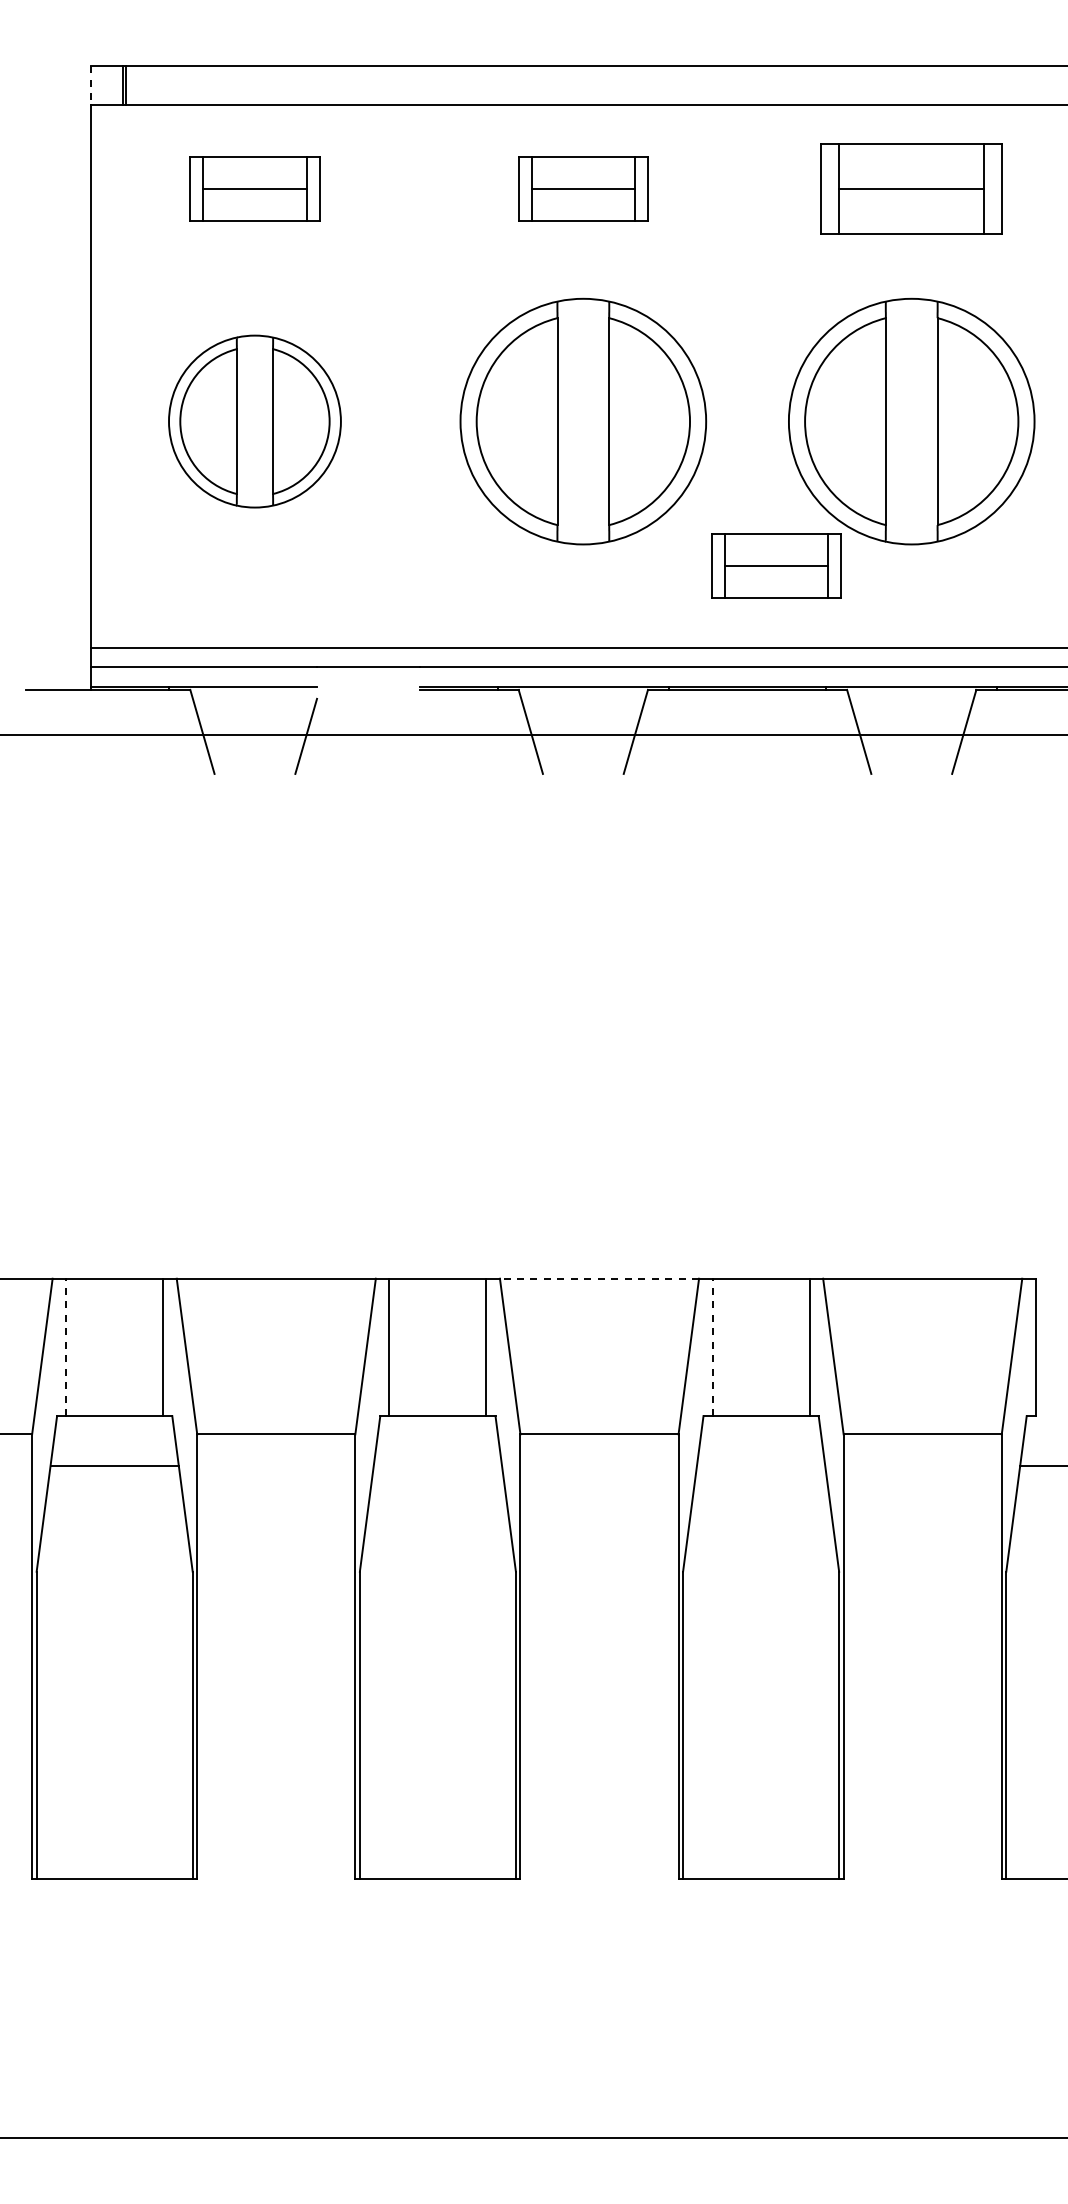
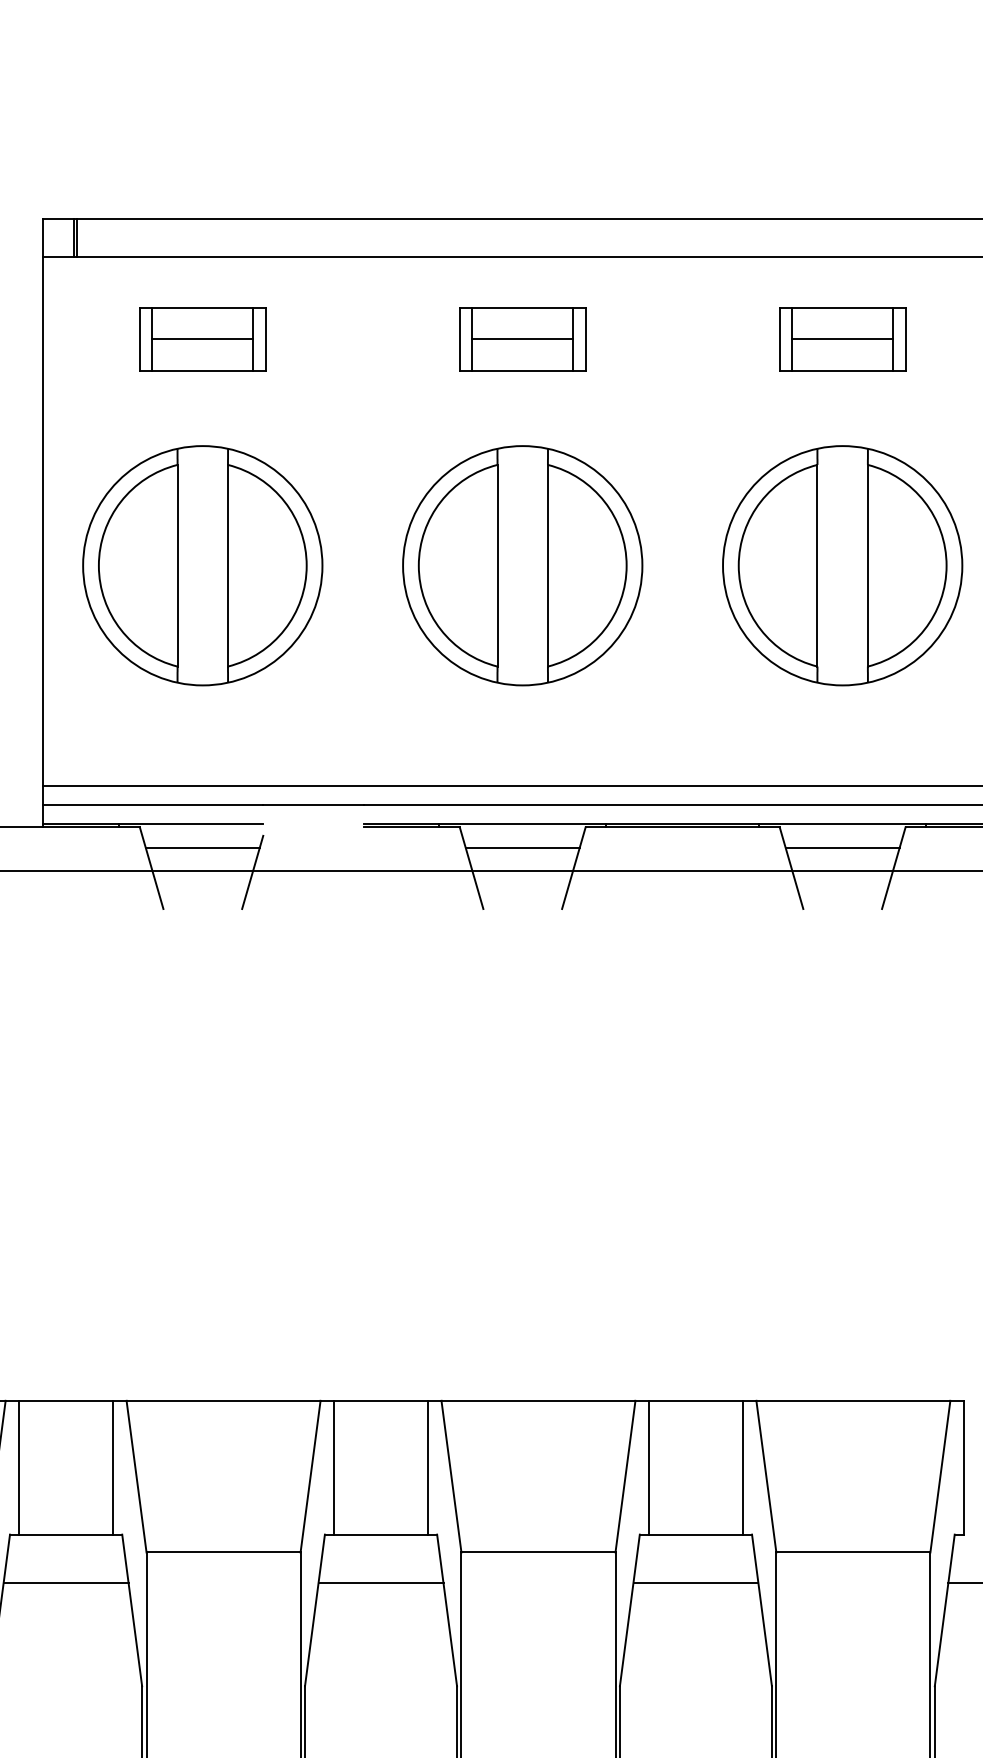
line: (90, 86) -> (42, 239), dashed -> solid
part: (911, 188) -> (842, 338), size x0.71
part: (254, 421) -> (202, 565), size x1.43
part: (776, 565) -> (710, 705), removed
line: (254, 711) -> (202, 848), added
line: (582, 711) -> (521, 848), added
line: (911, 711) -> (842, 848), added
line: (599, 1278) -> (538, 1400), dashed -> solid
line: (66, 1347) -> (19, 1467), dashed -> solid
line: (712, 1347) -> (648, 1467), dashed -> solid
line: (437, 1465) -> (380, 1582), added
line: (761, 1465) -> (696, 1582), added

